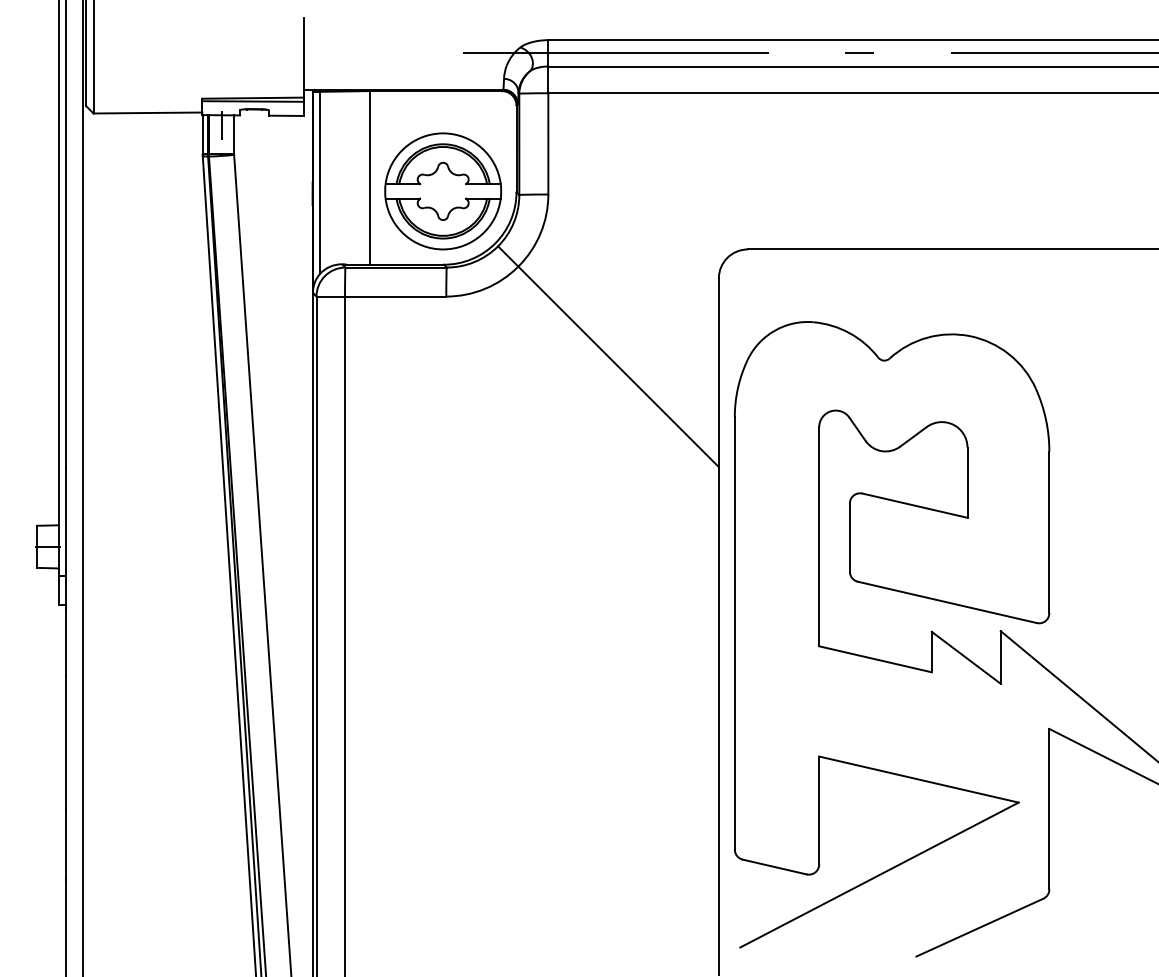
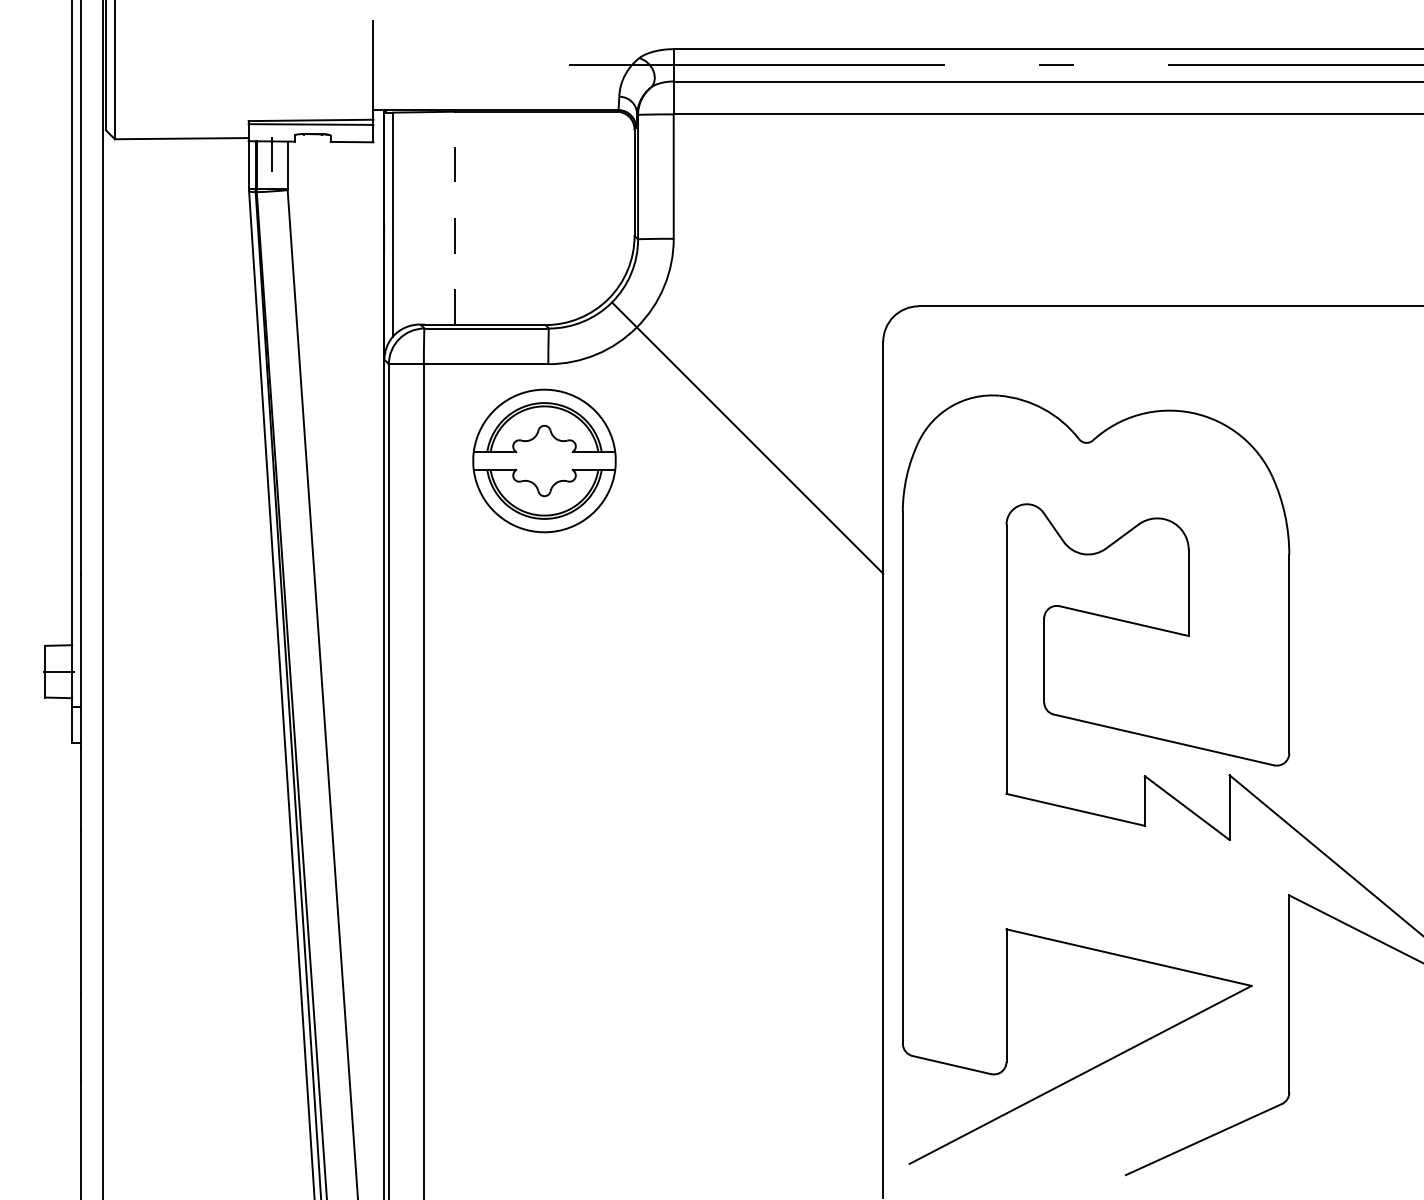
line: (369, 177) -> (454, 218), solid -> dashed
part: (443, 191) -> (544, 460), moved

